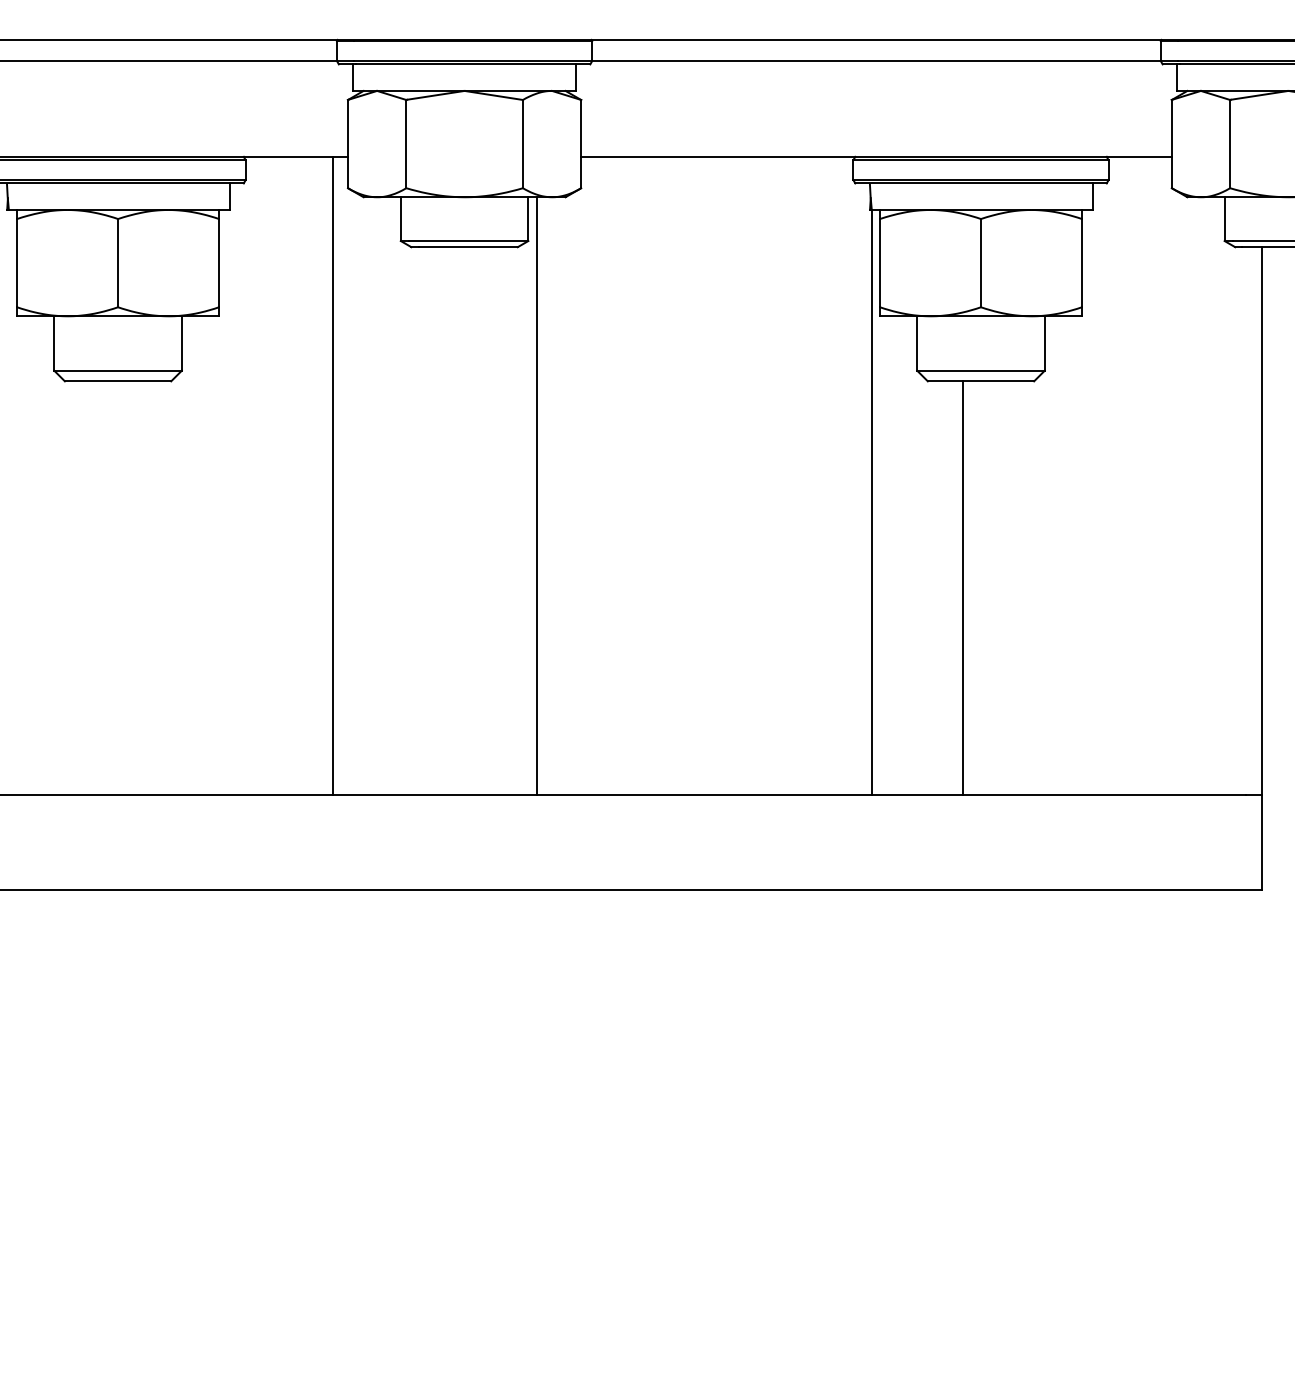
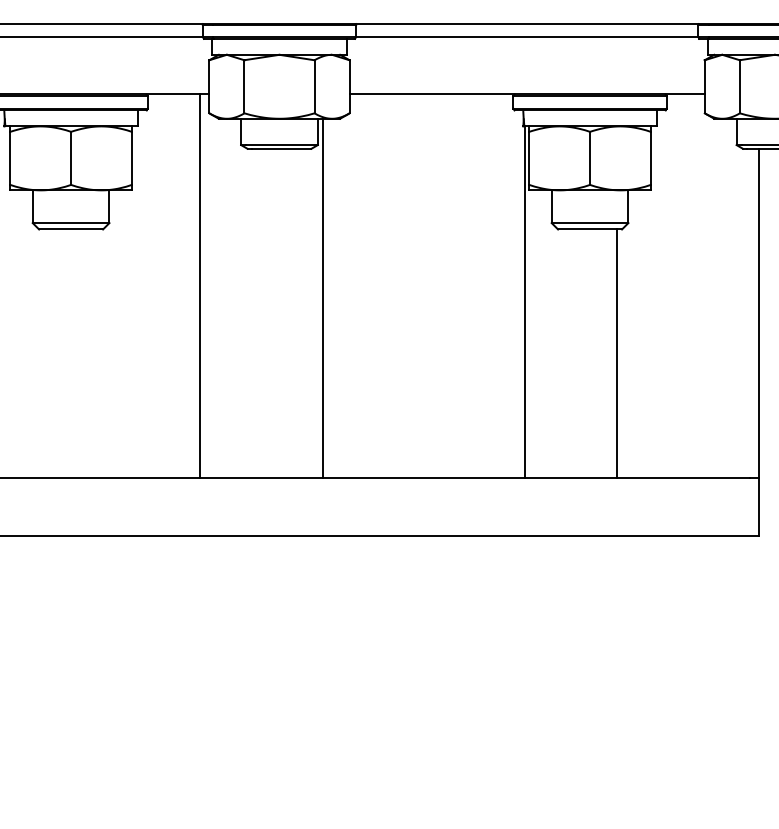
line: (963, 587) -> (617, 353), moved

